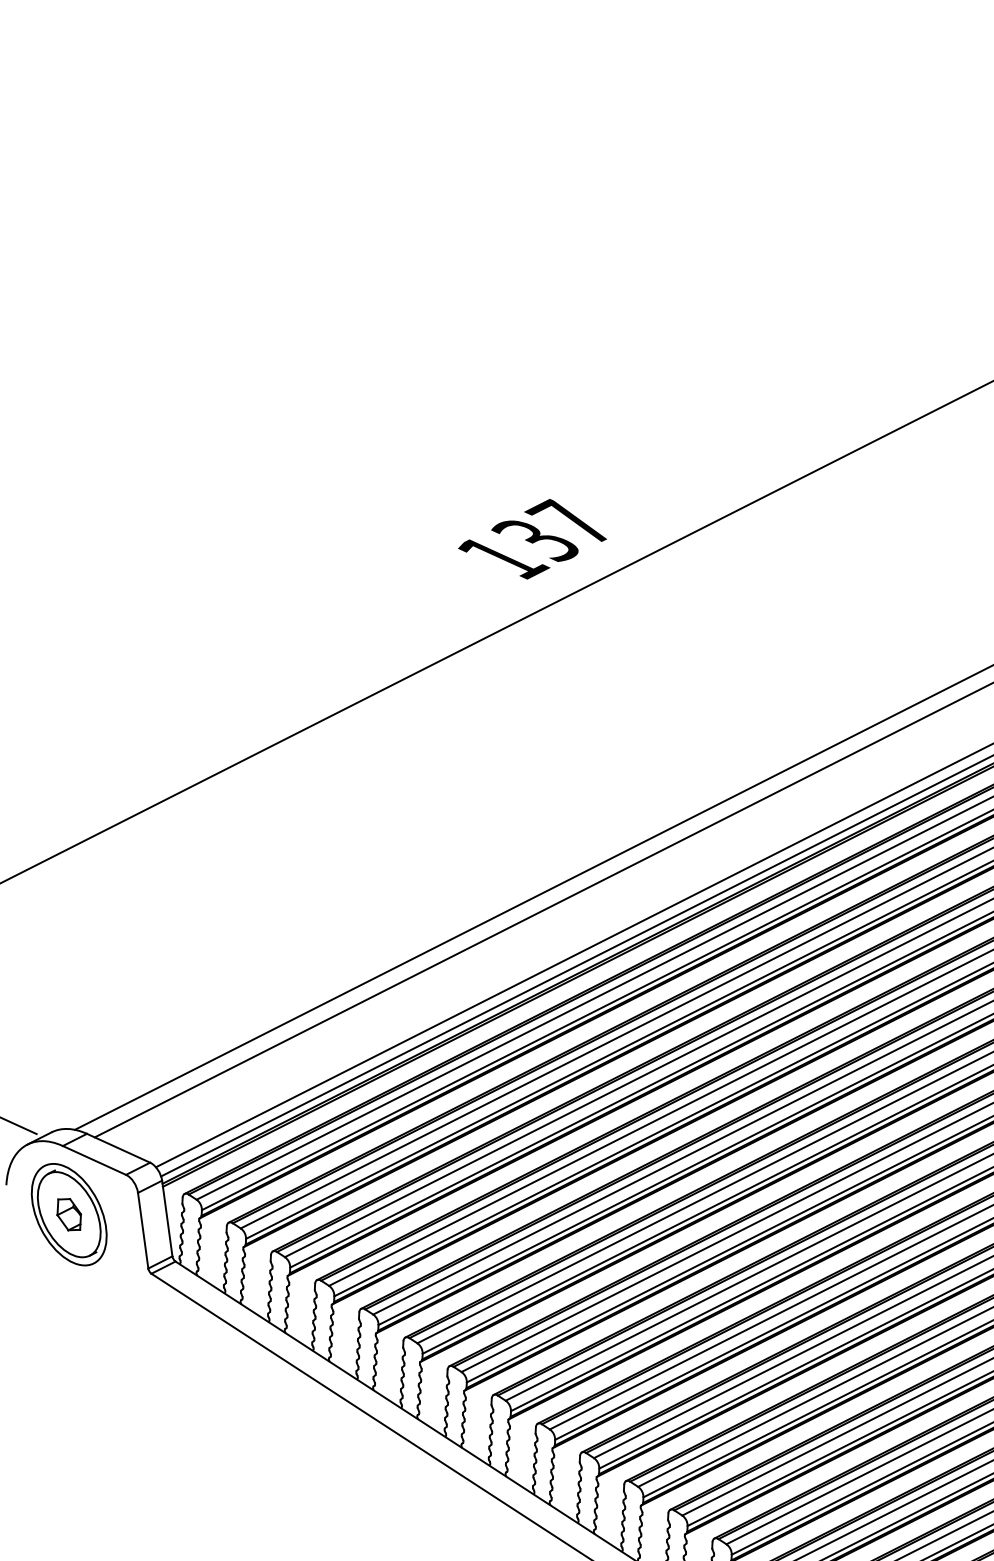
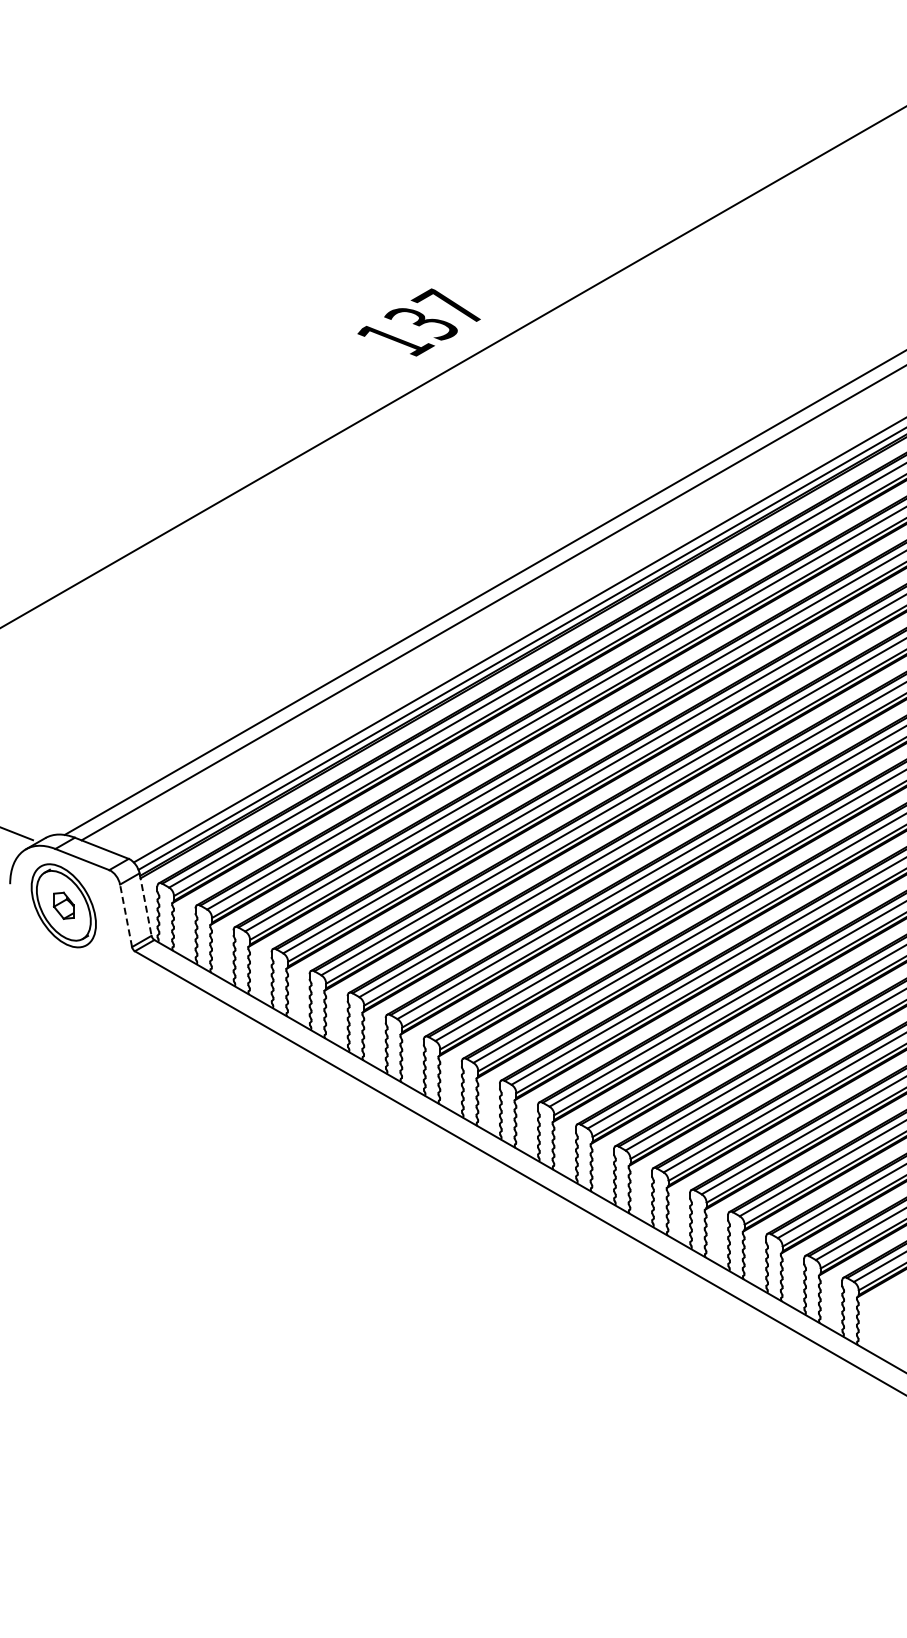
line: (167, 1218) -> (145, 904), solid -> dashed
line: (143, 1230) -> (126, 915), solid -> dashed

